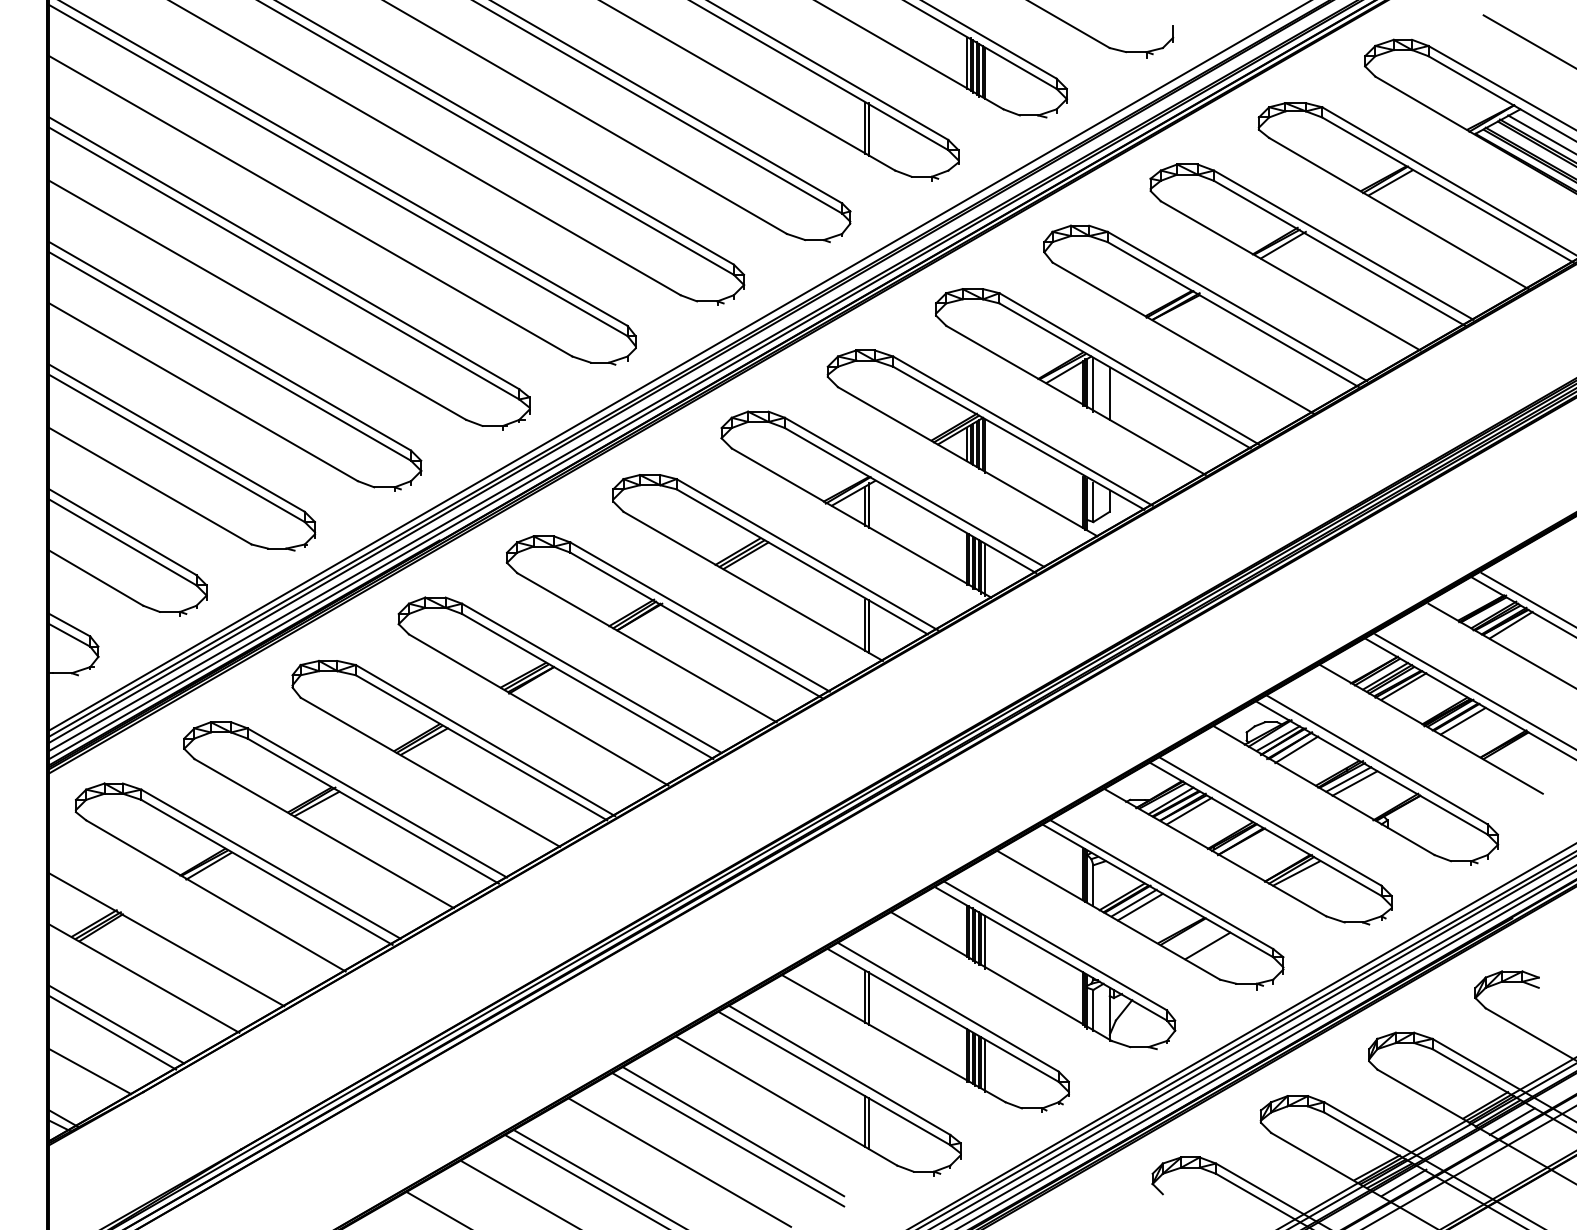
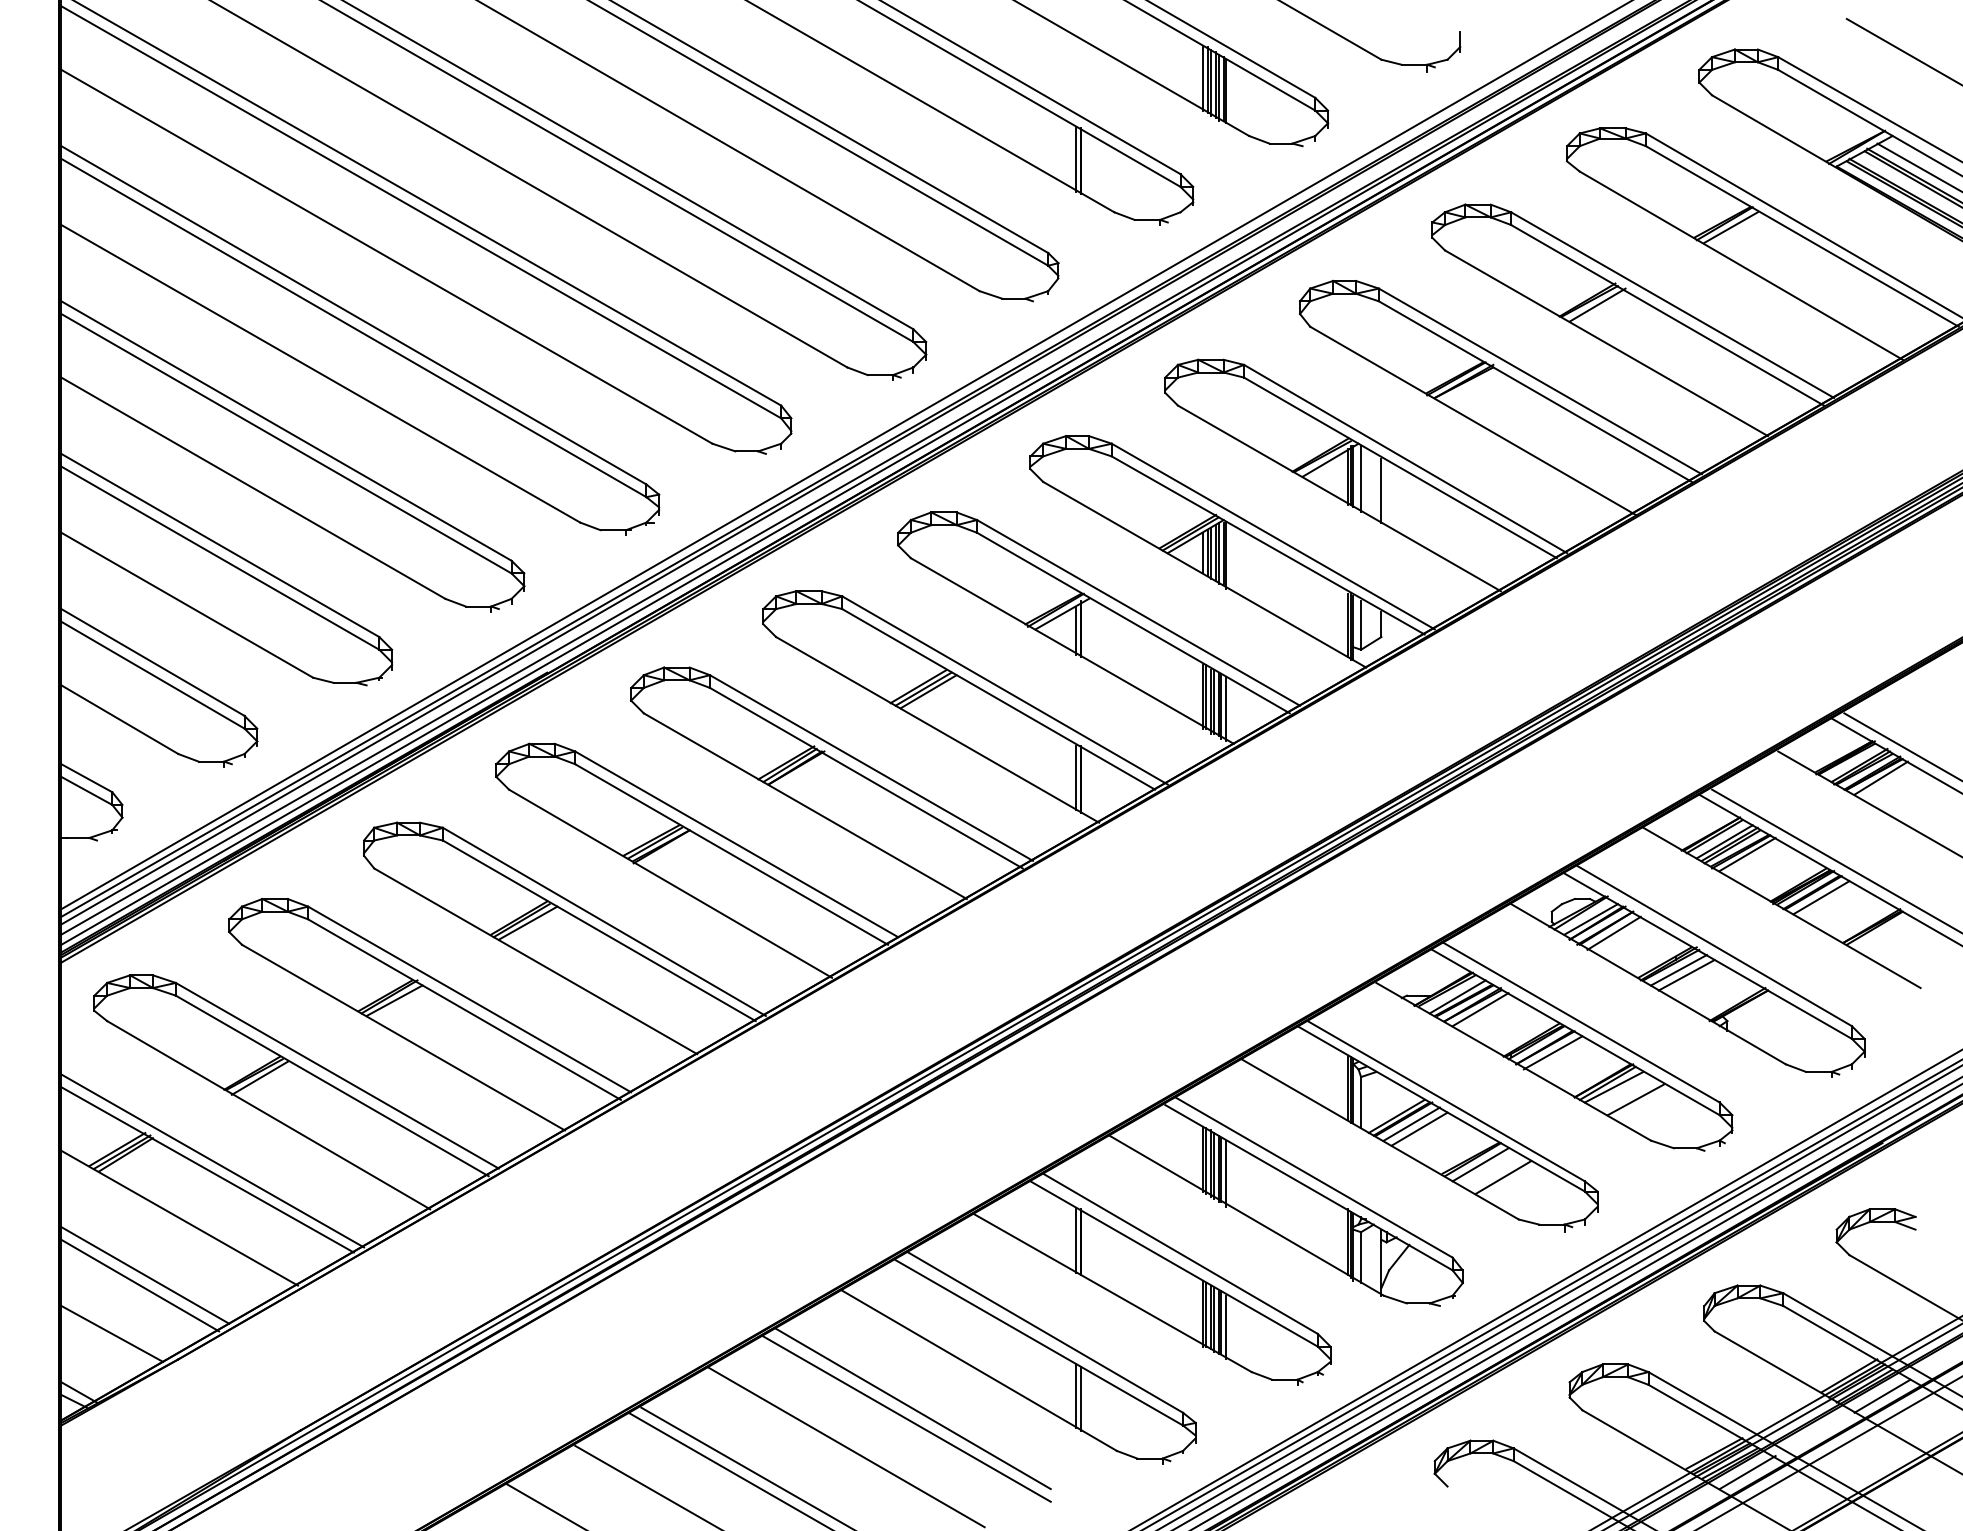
line: (1247, 845) -> (1552, 1052), added
line: (1313, 883) -> (1635, 1099), added
line: (170, 932) -> (212, 1160), added
line: (1189, 935) -> (1480, 1164), added

